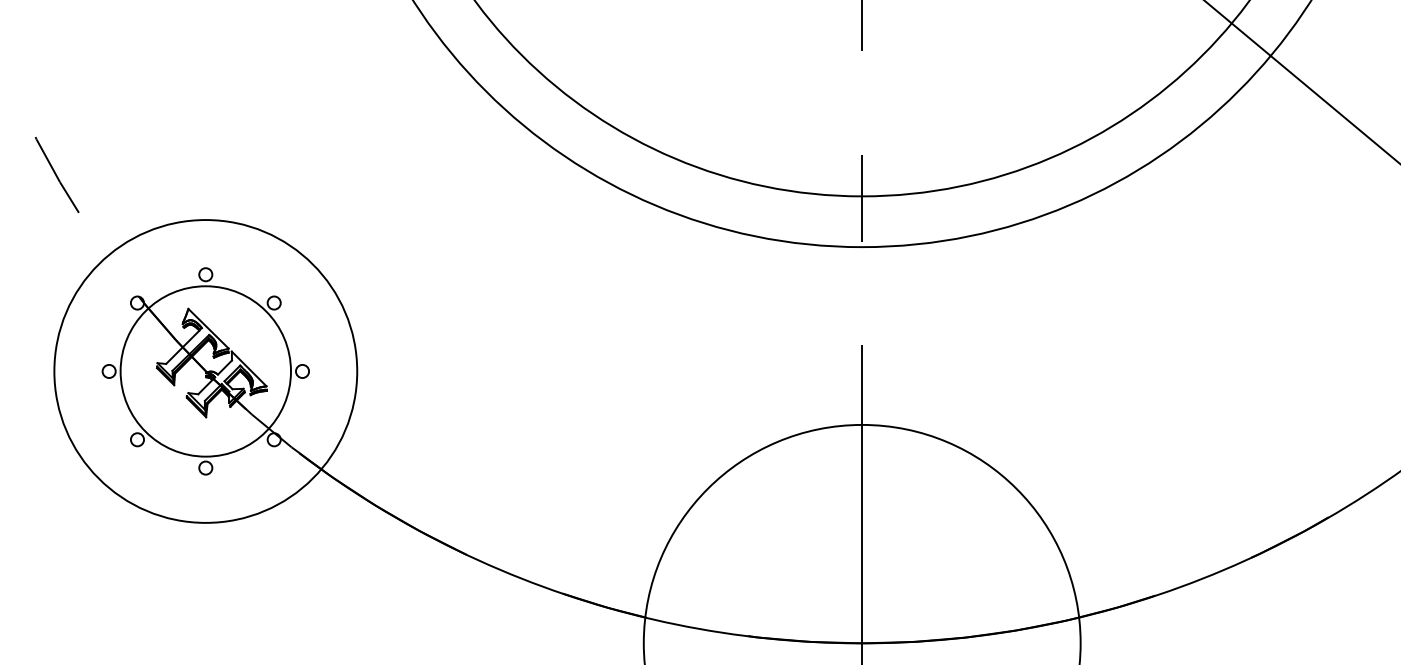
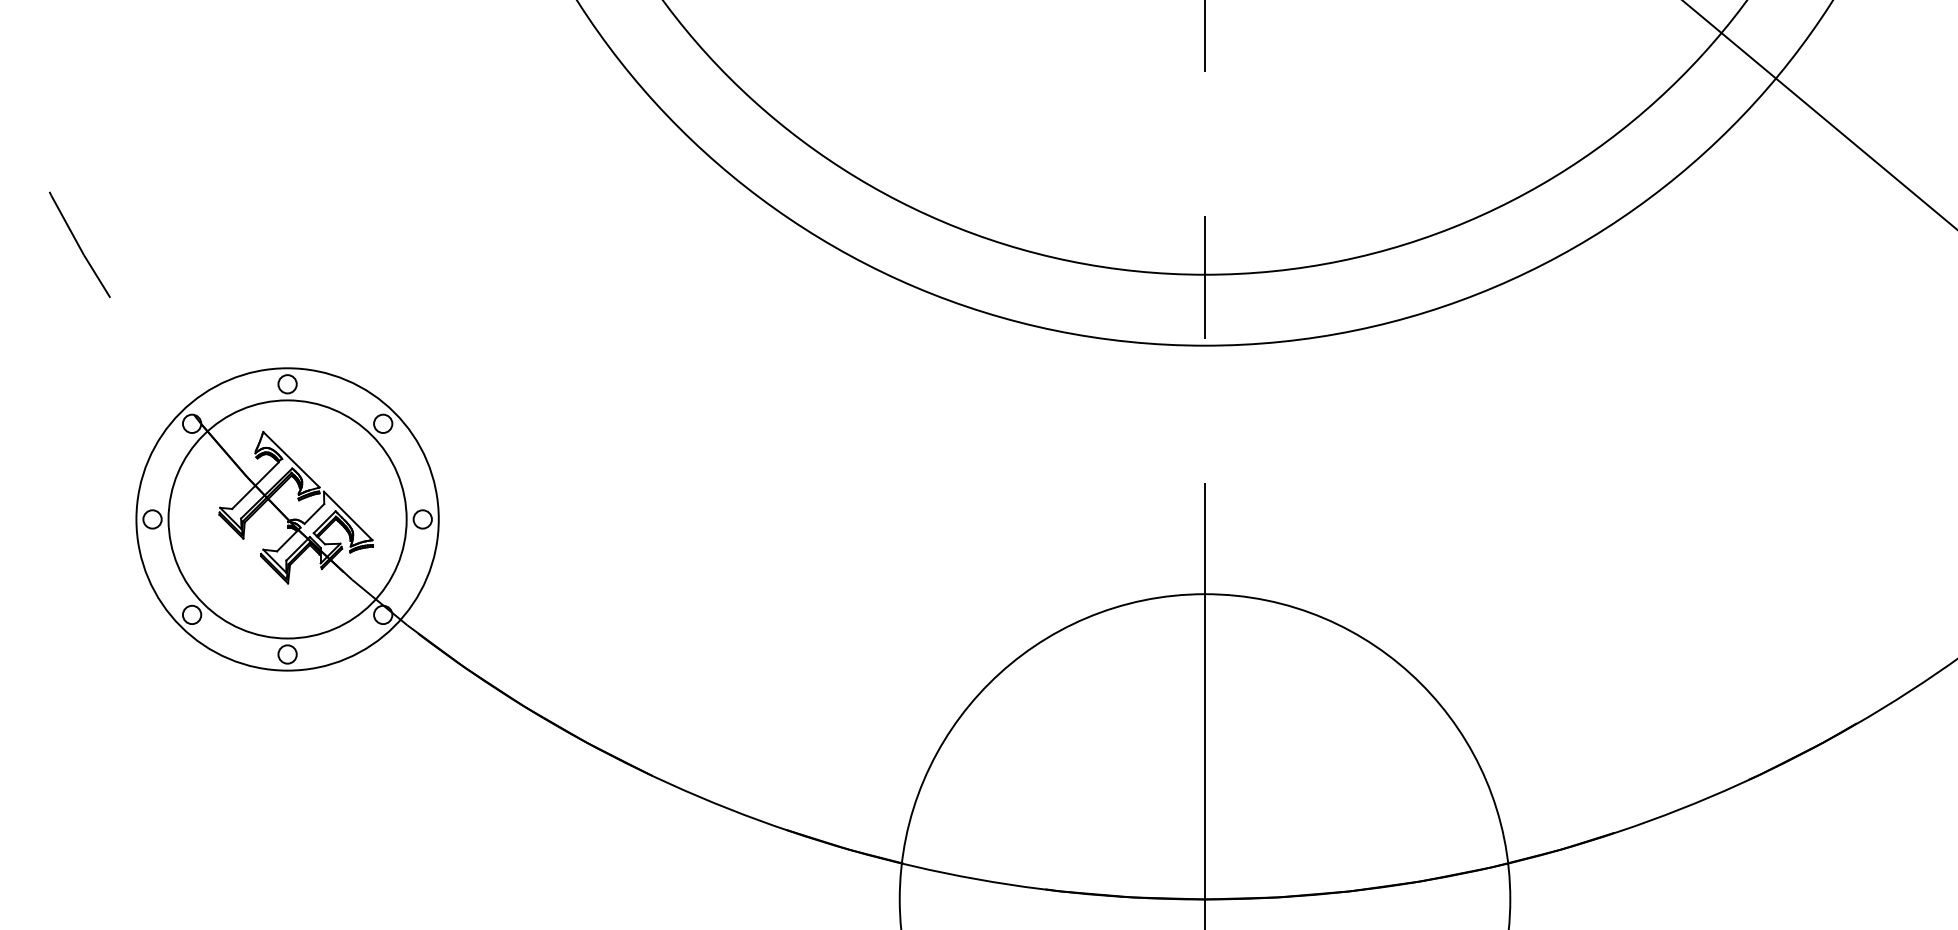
circle: (205, 371) -> (287, 519), size x0.71

